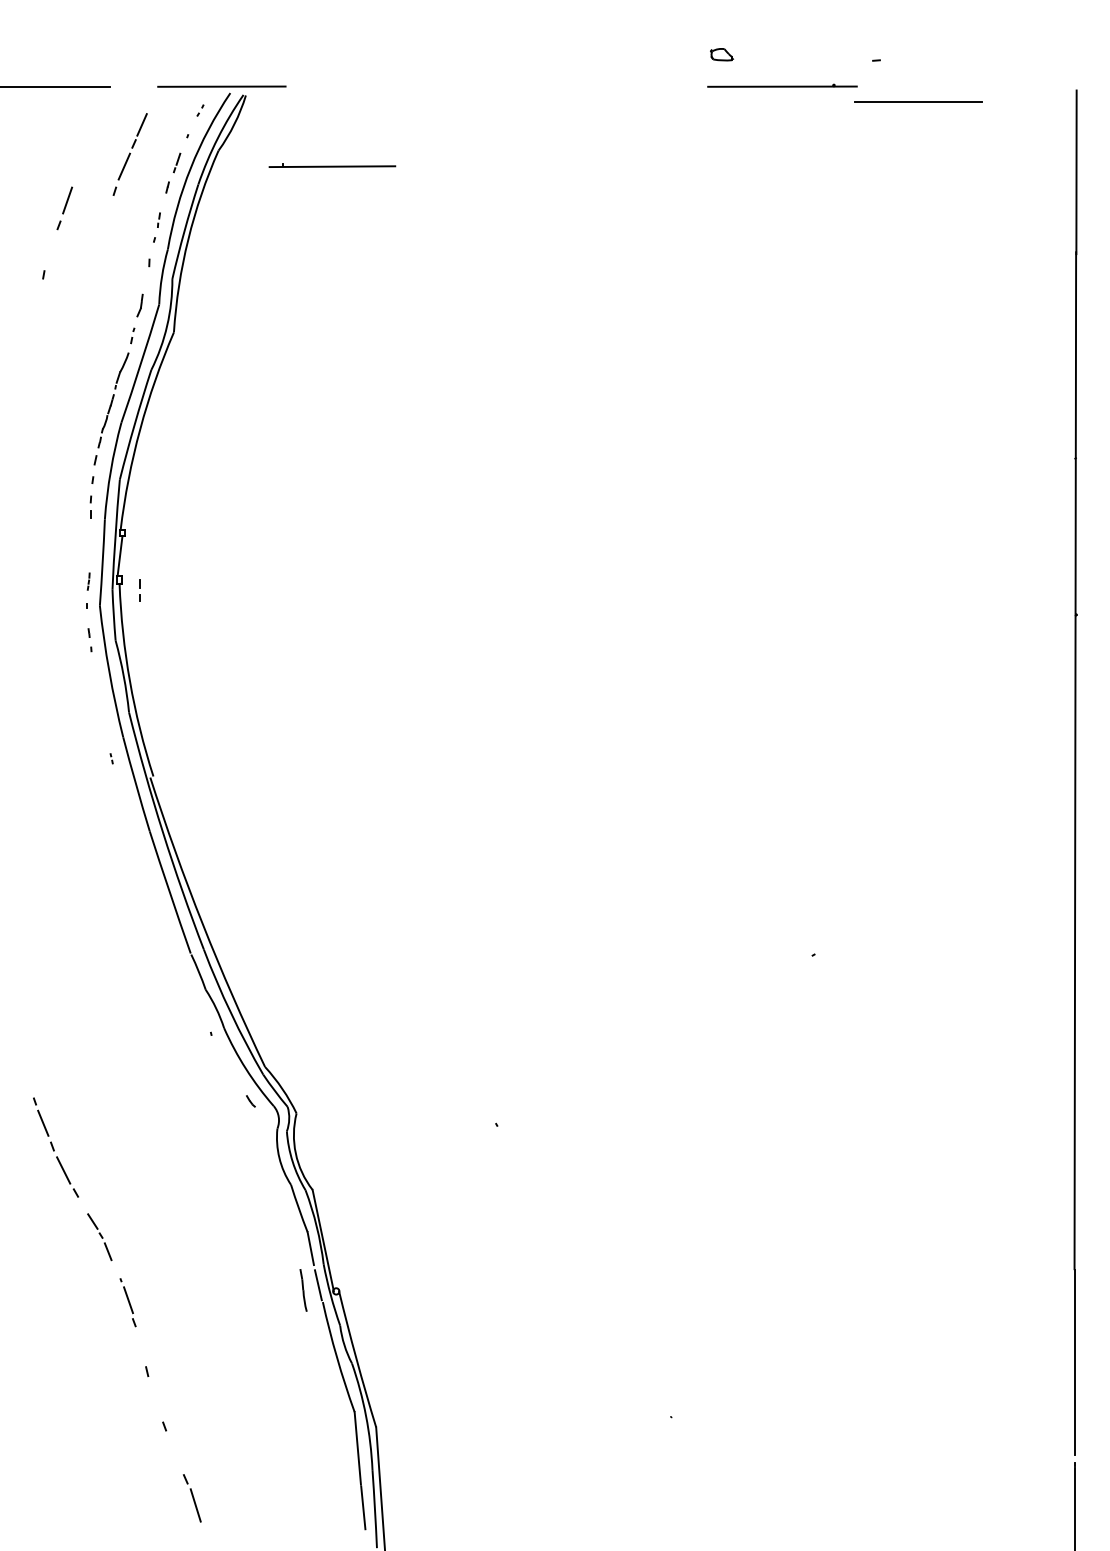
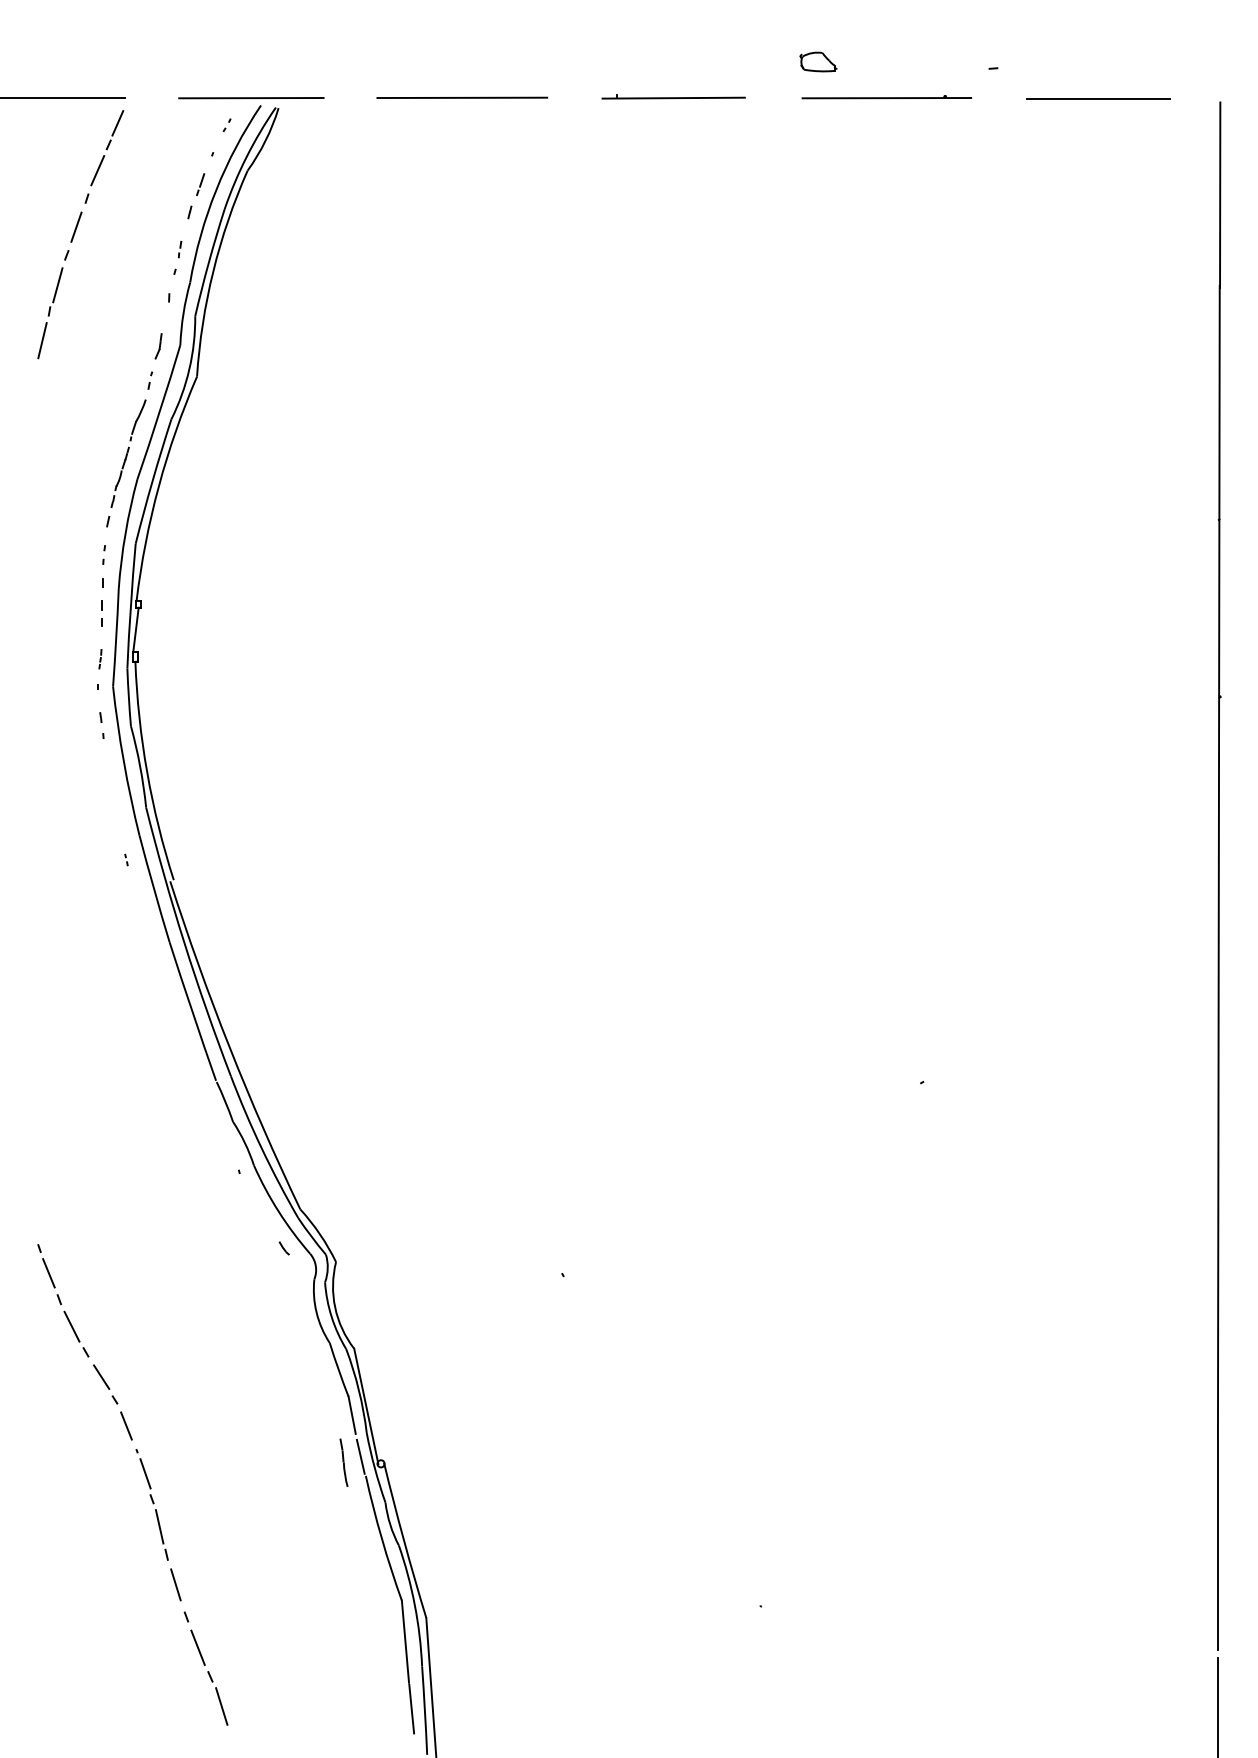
part: (721, 54) -> (817, 61), size x1.43
line: (407, 86) -> (461, 97), added
line: (918, 101) -> (1098, 97), moved
part: (129, 154) -> (103, 156), moved
part: (332, 165) -> (673, 96), moved
line: (51, 251) -> (58, 284), added
line: (37, 300) -> (42, 340), added
part: (91, 489) -> (103, 554), size x0.62
line: (139, 588) -> (101, 611), moved
part: (99, 1236) -> (112, 1401), size x1.43
line: (140, 1346) -> (159, 1526), added
line: (155, 1397) -> (176, 1584), added
line: (174, 1453) -> (197, 1647), added

